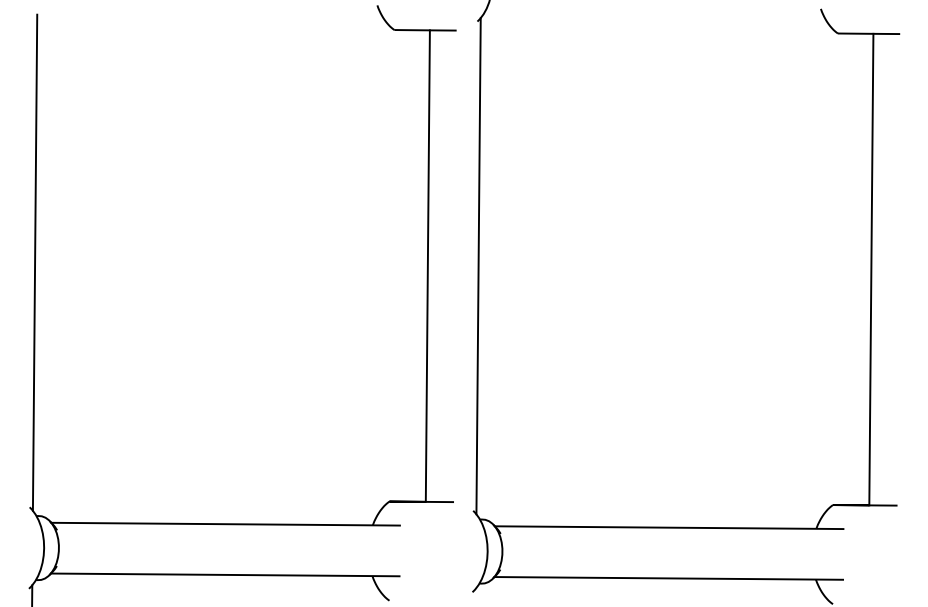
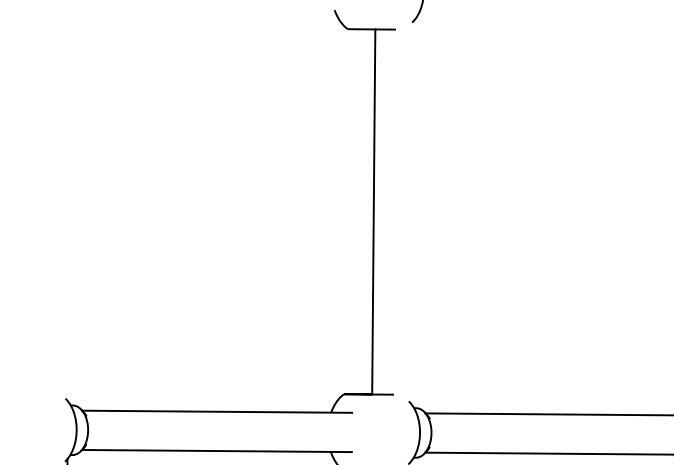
line: (34, 262) -> (69, 209), removed
line: (478, 266) -> (412, 212), removed

